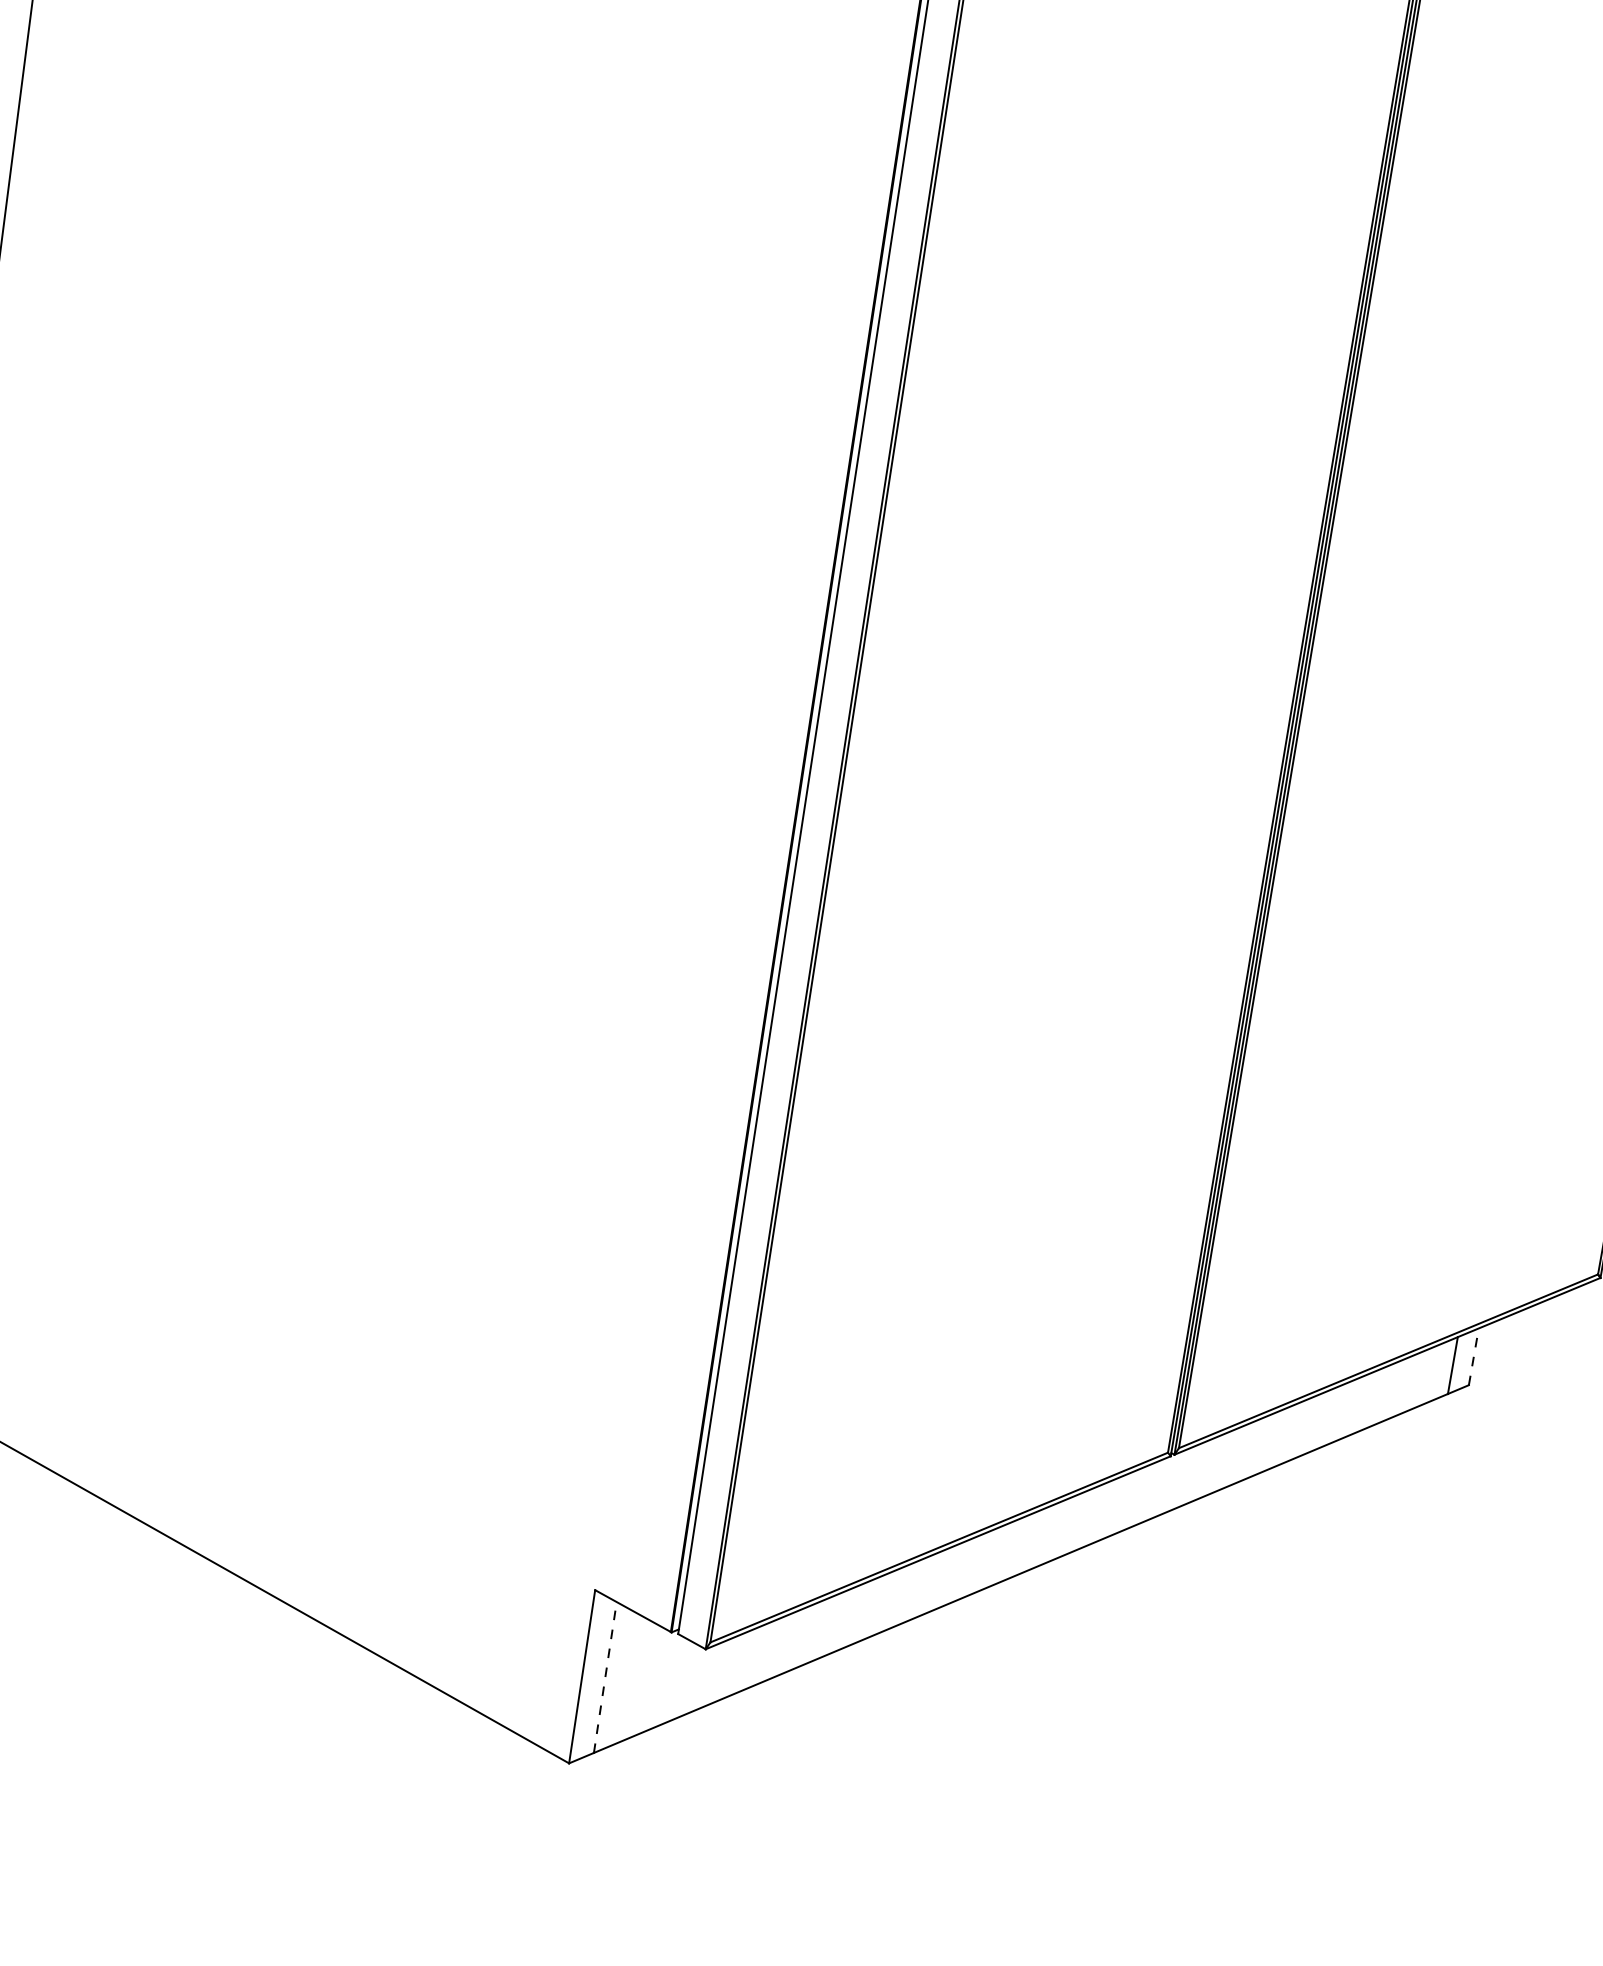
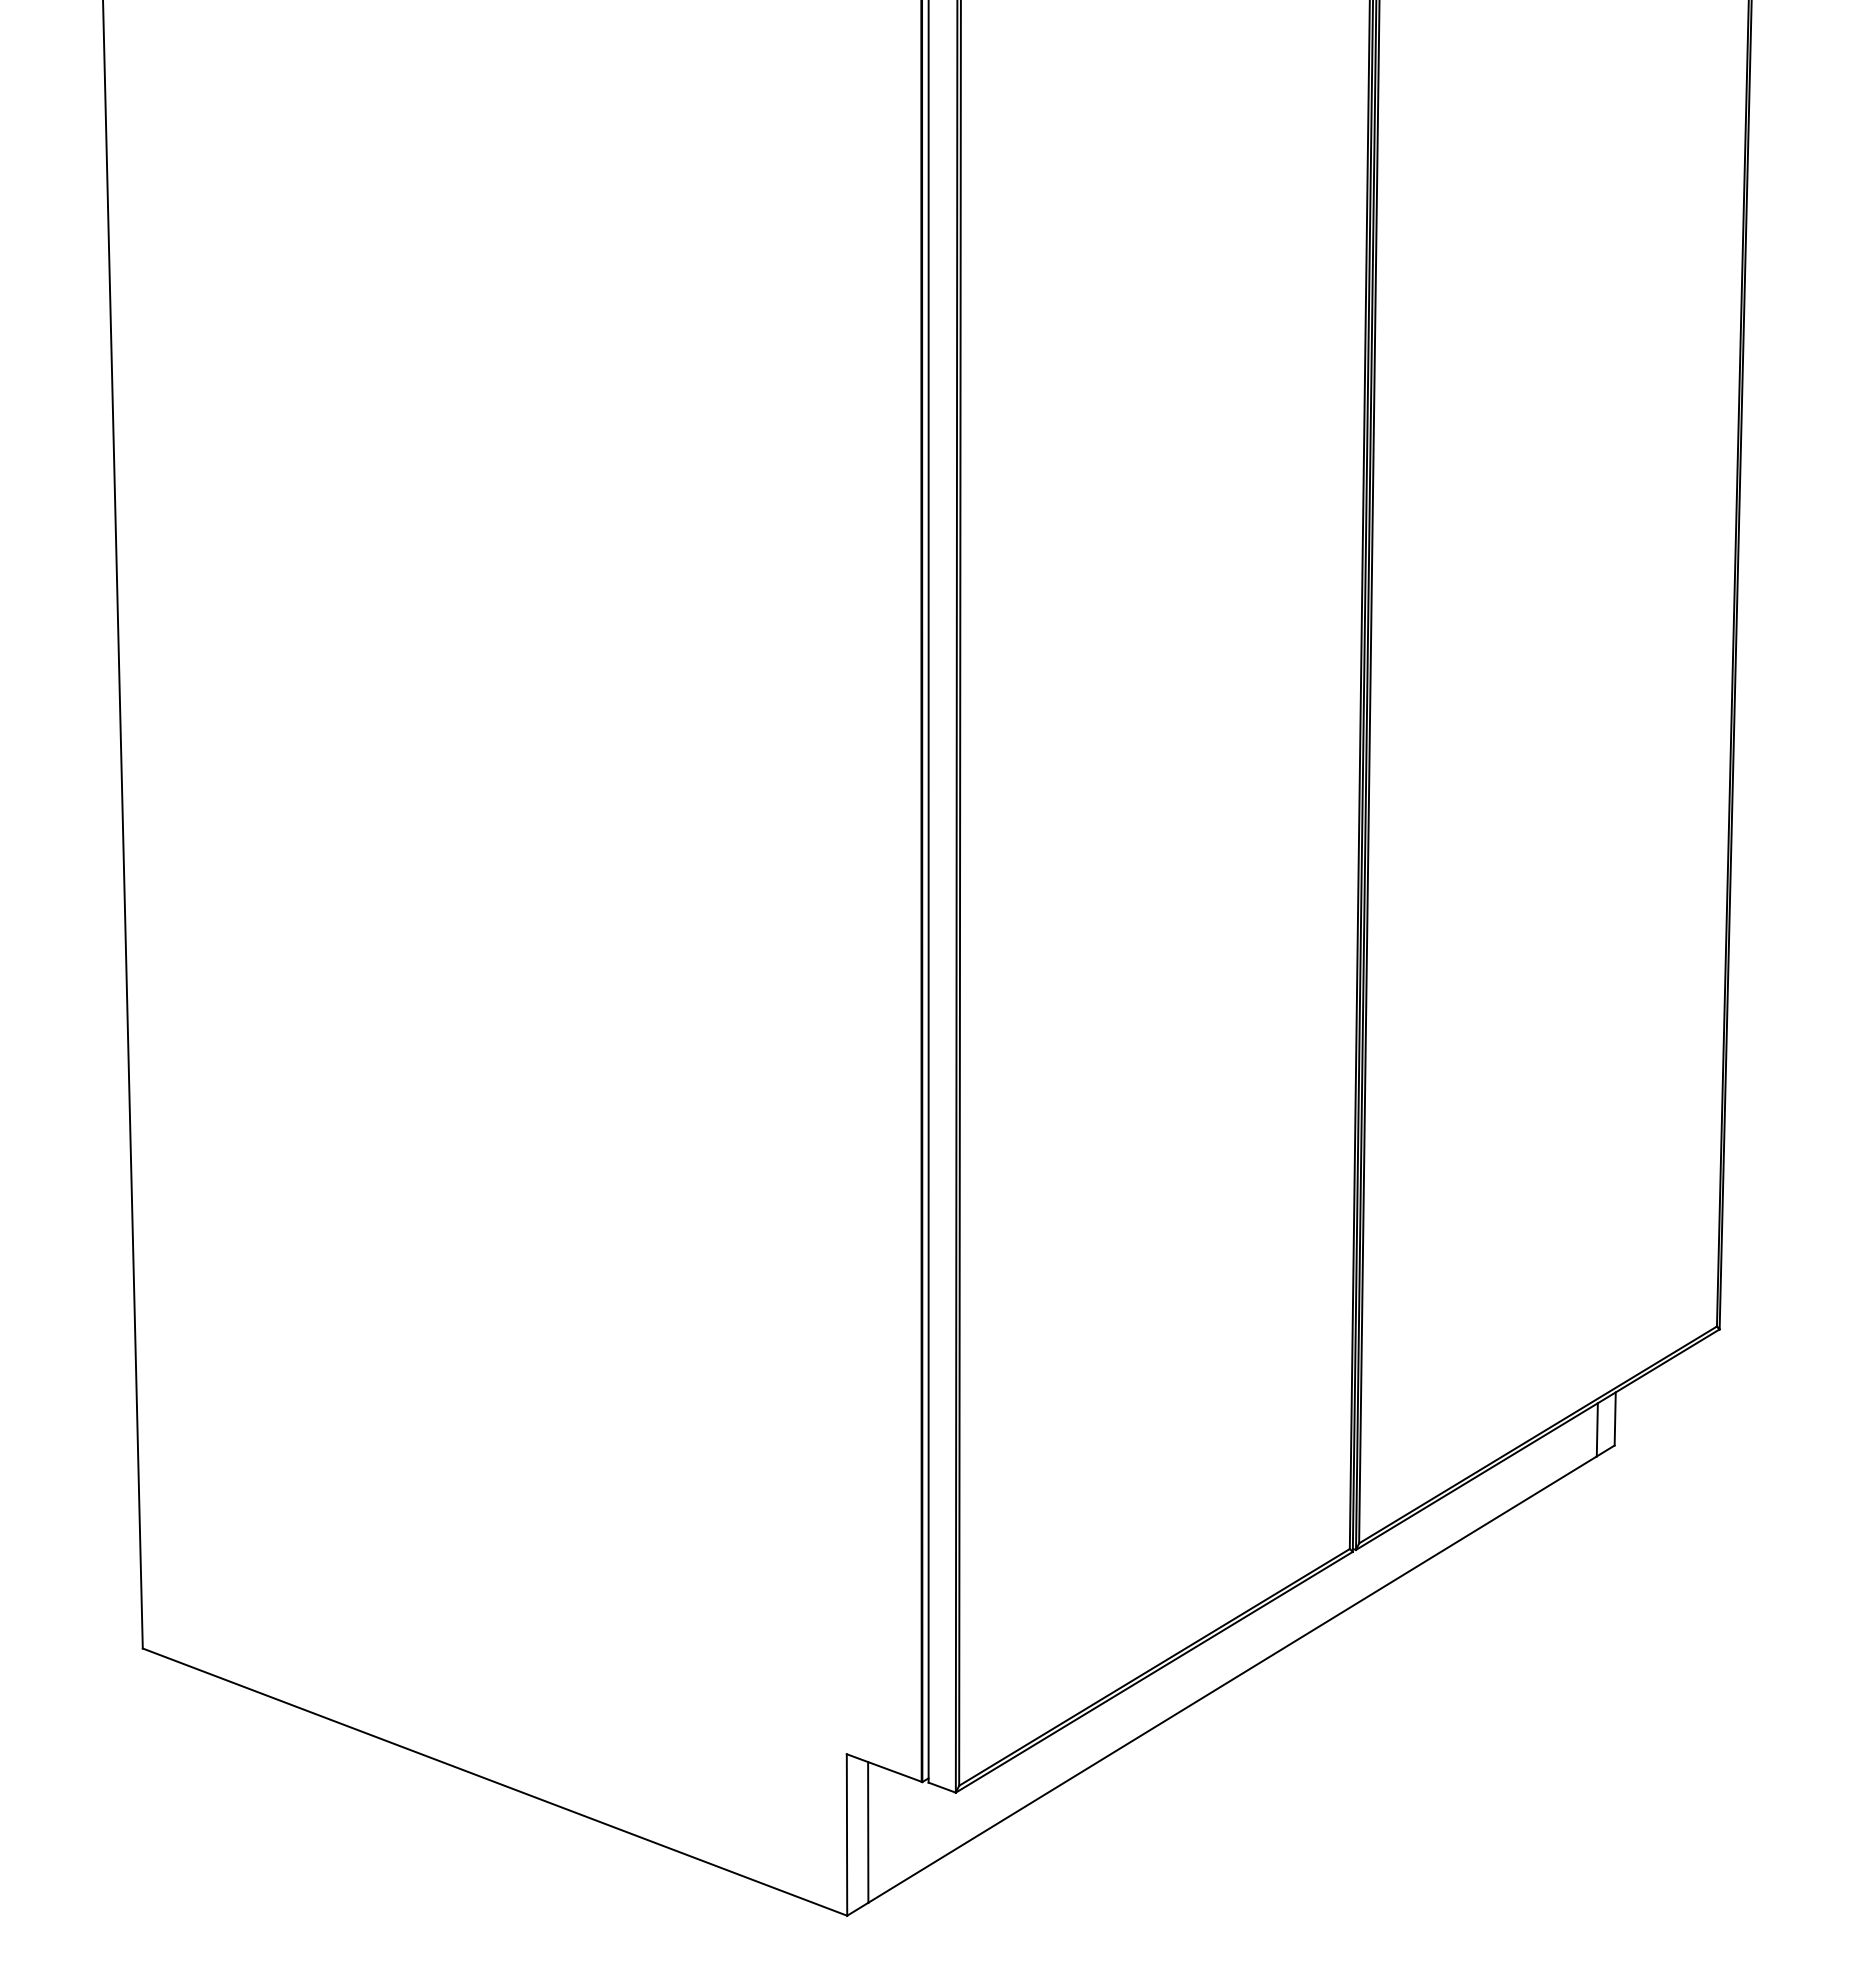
line: (1474, 1356) -> (1615, 1418), dashed -> solid
line: (605, 1676) -> (868, 1831), dashed -> solid

